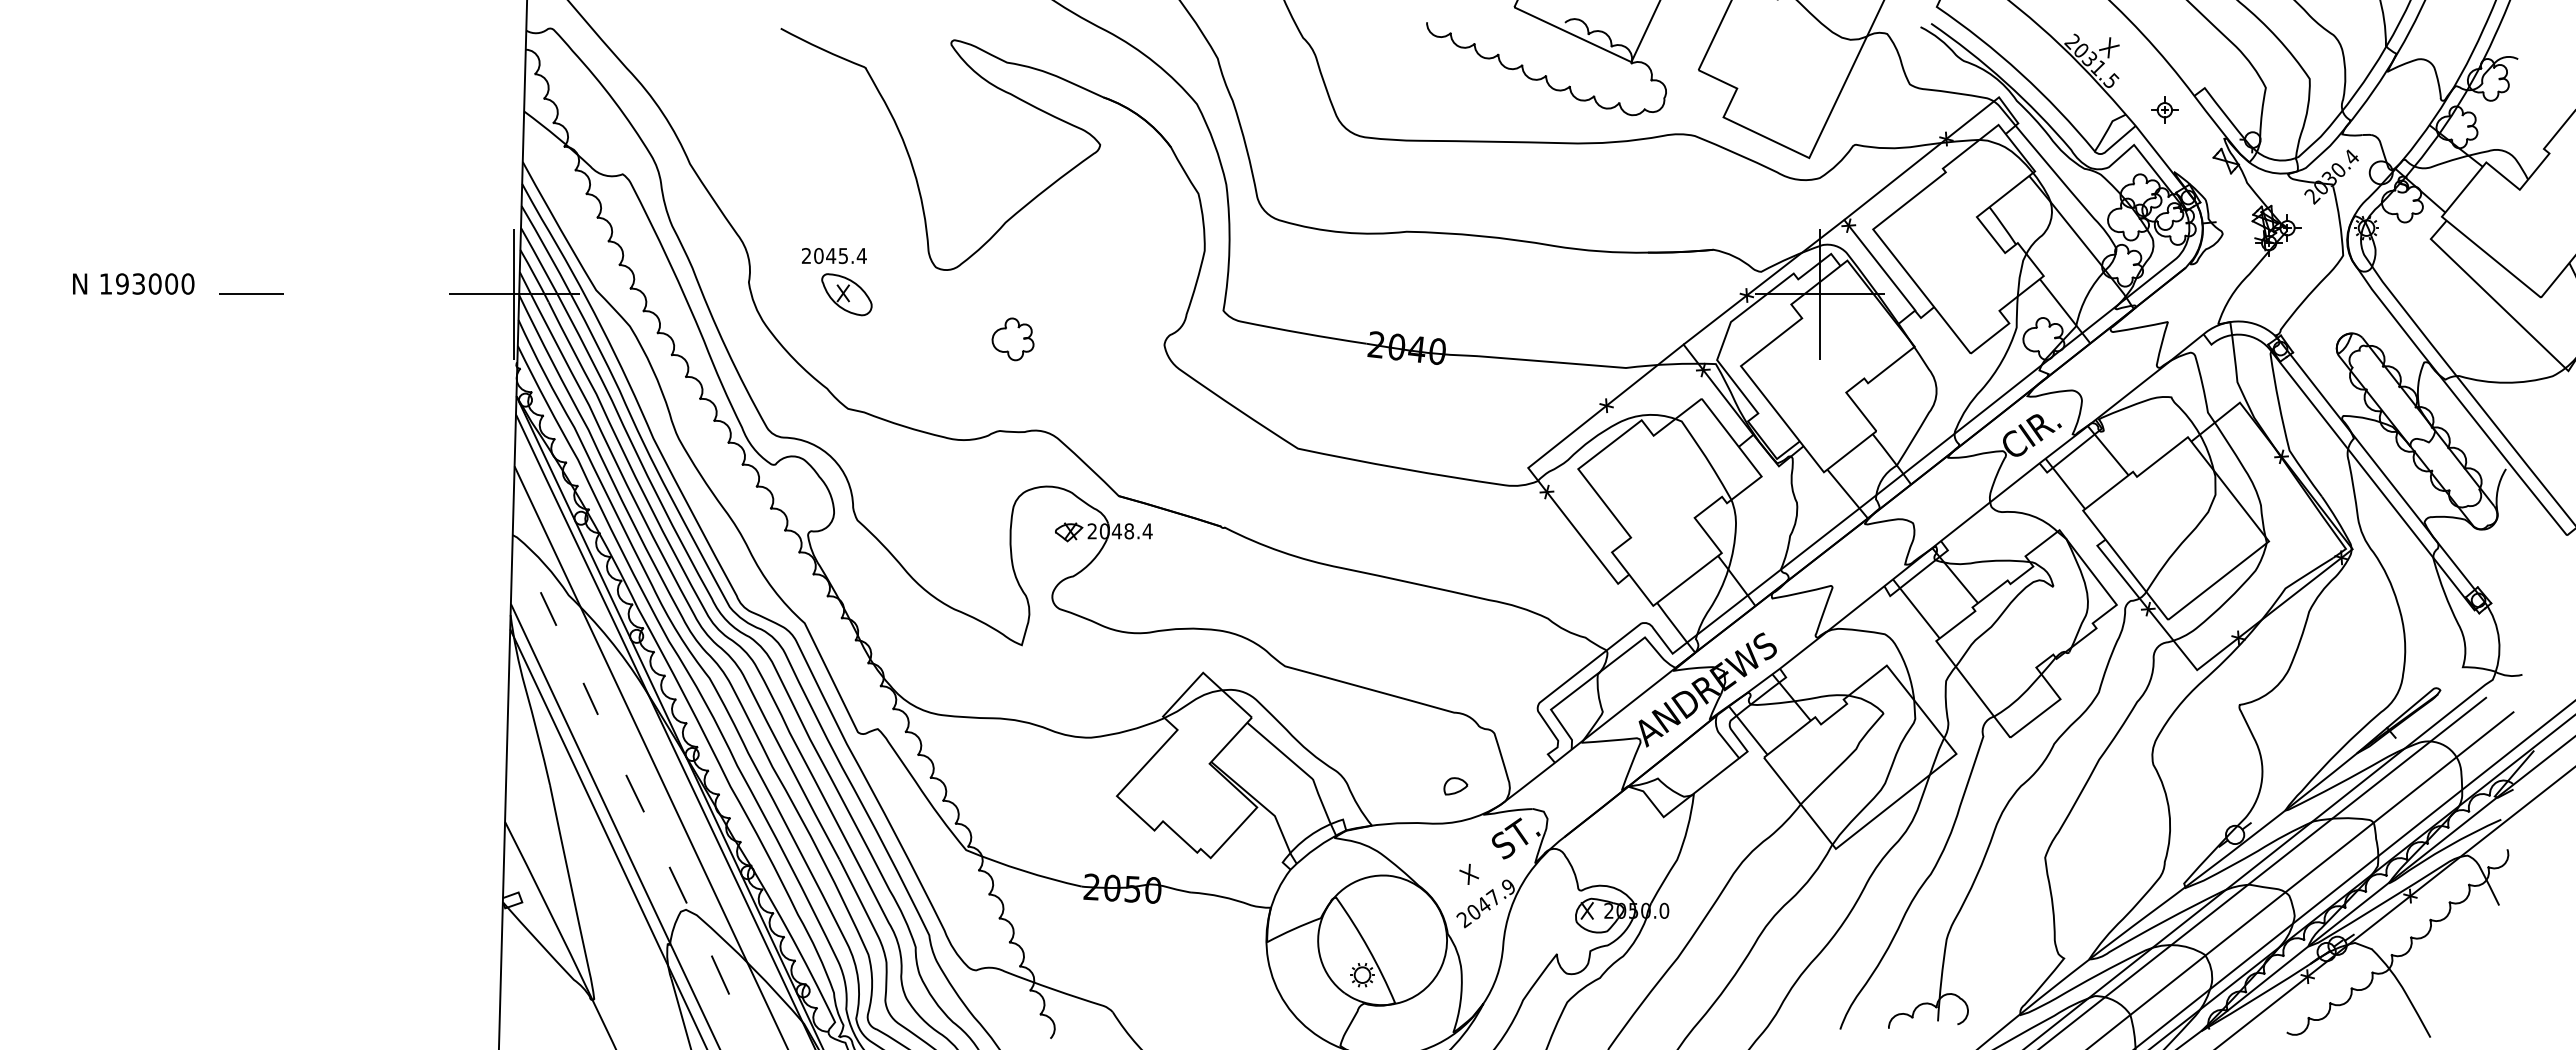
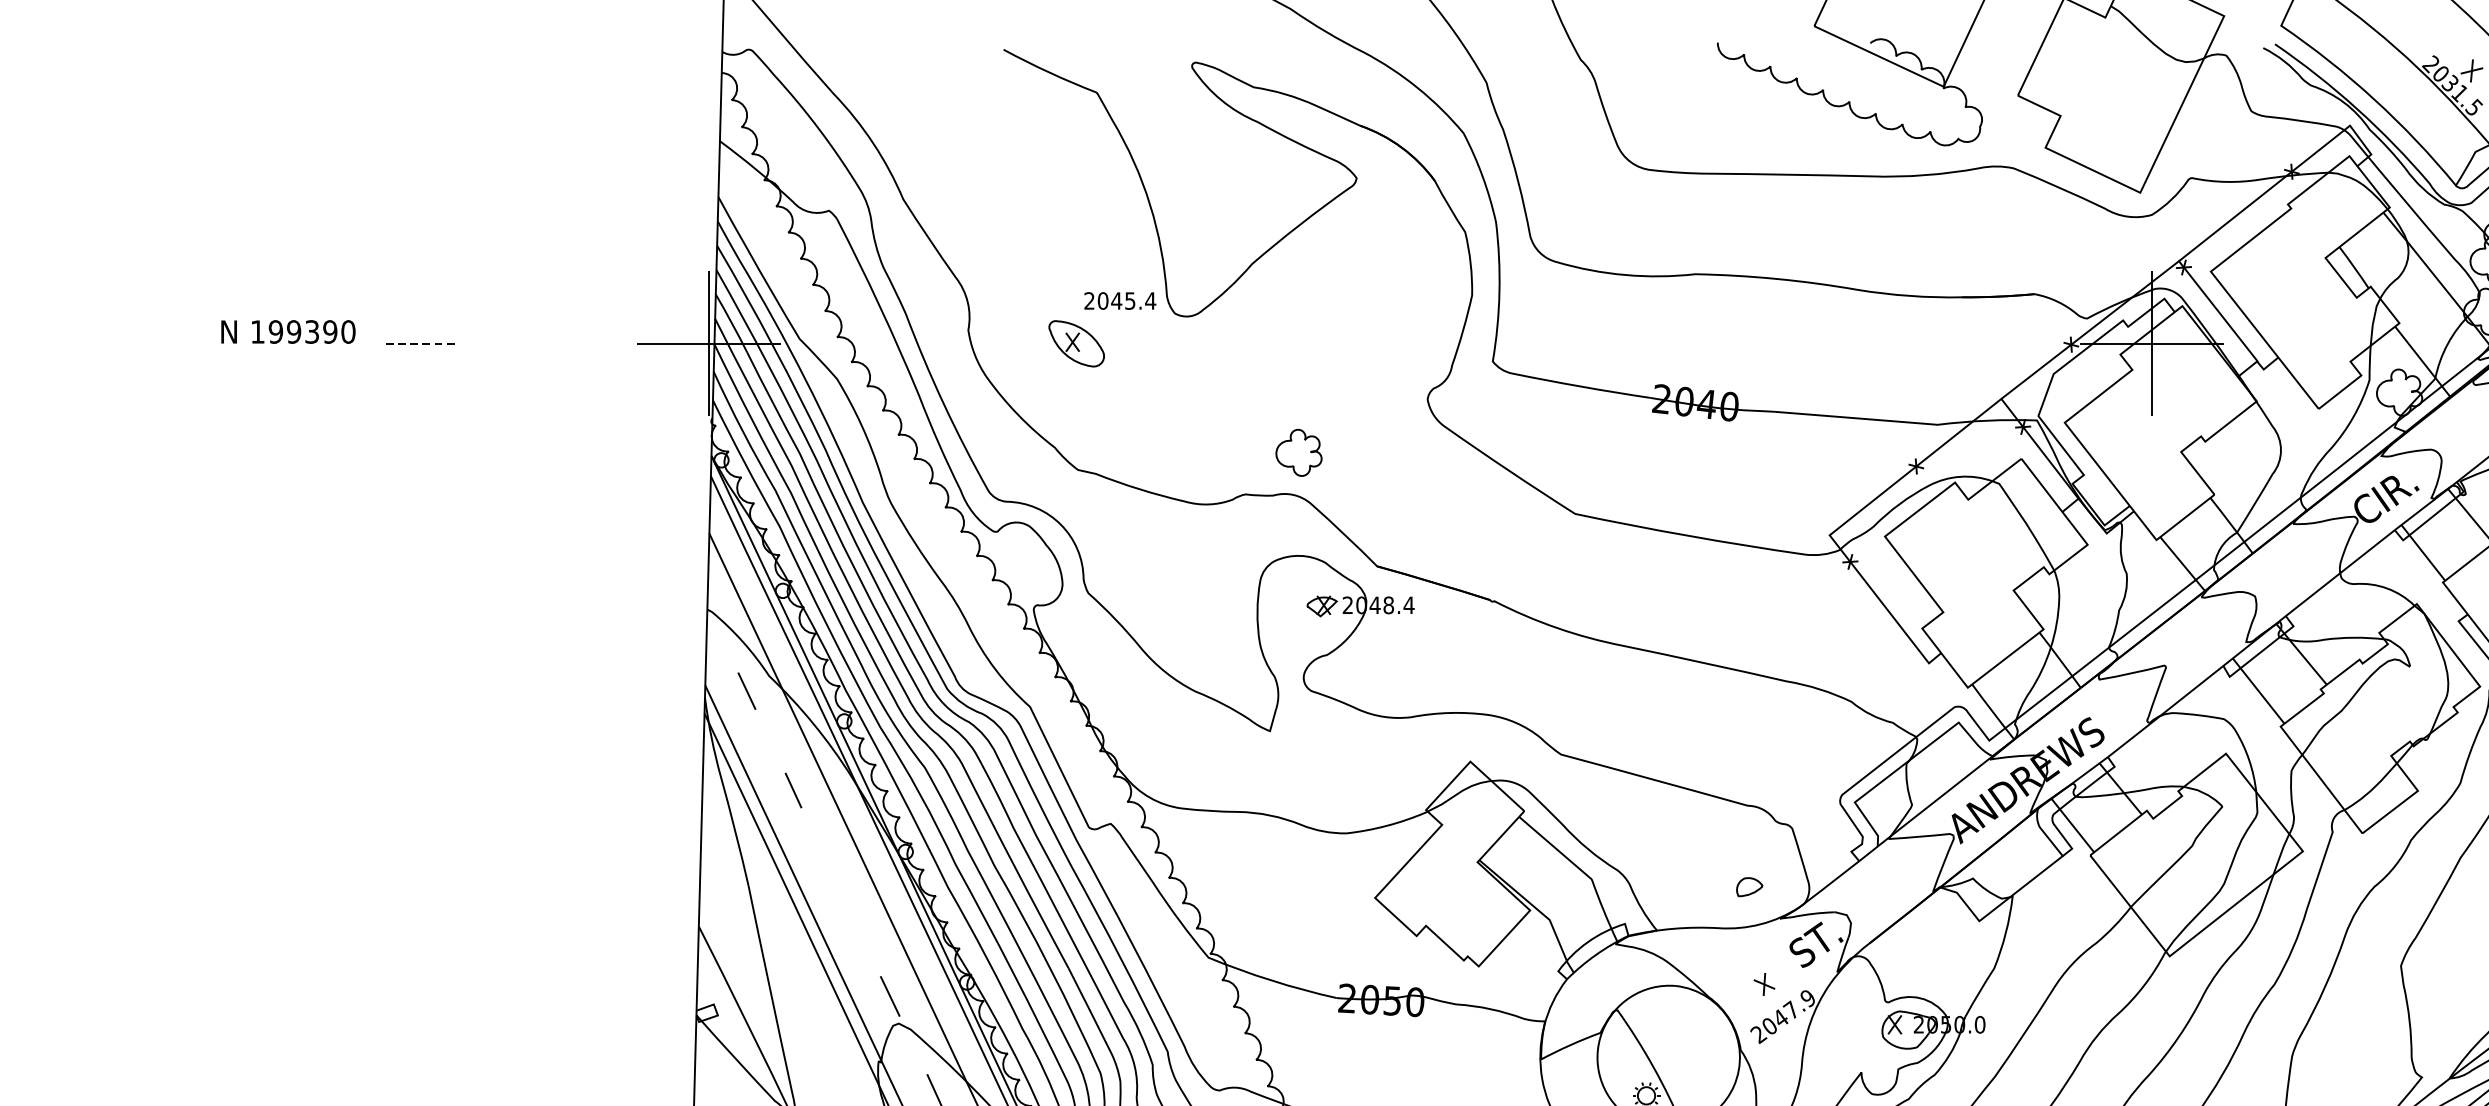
text: (834, 256) -> (1120, 301), moved
text: (155, 283) -> (312, 331), 193000 -> 199390
line: (251, 294) -> (418, 343), solid -> dashed
part: (1012, 339) -> (1298, 452), moved
line: (634, 793) -> (841, 895), removed

